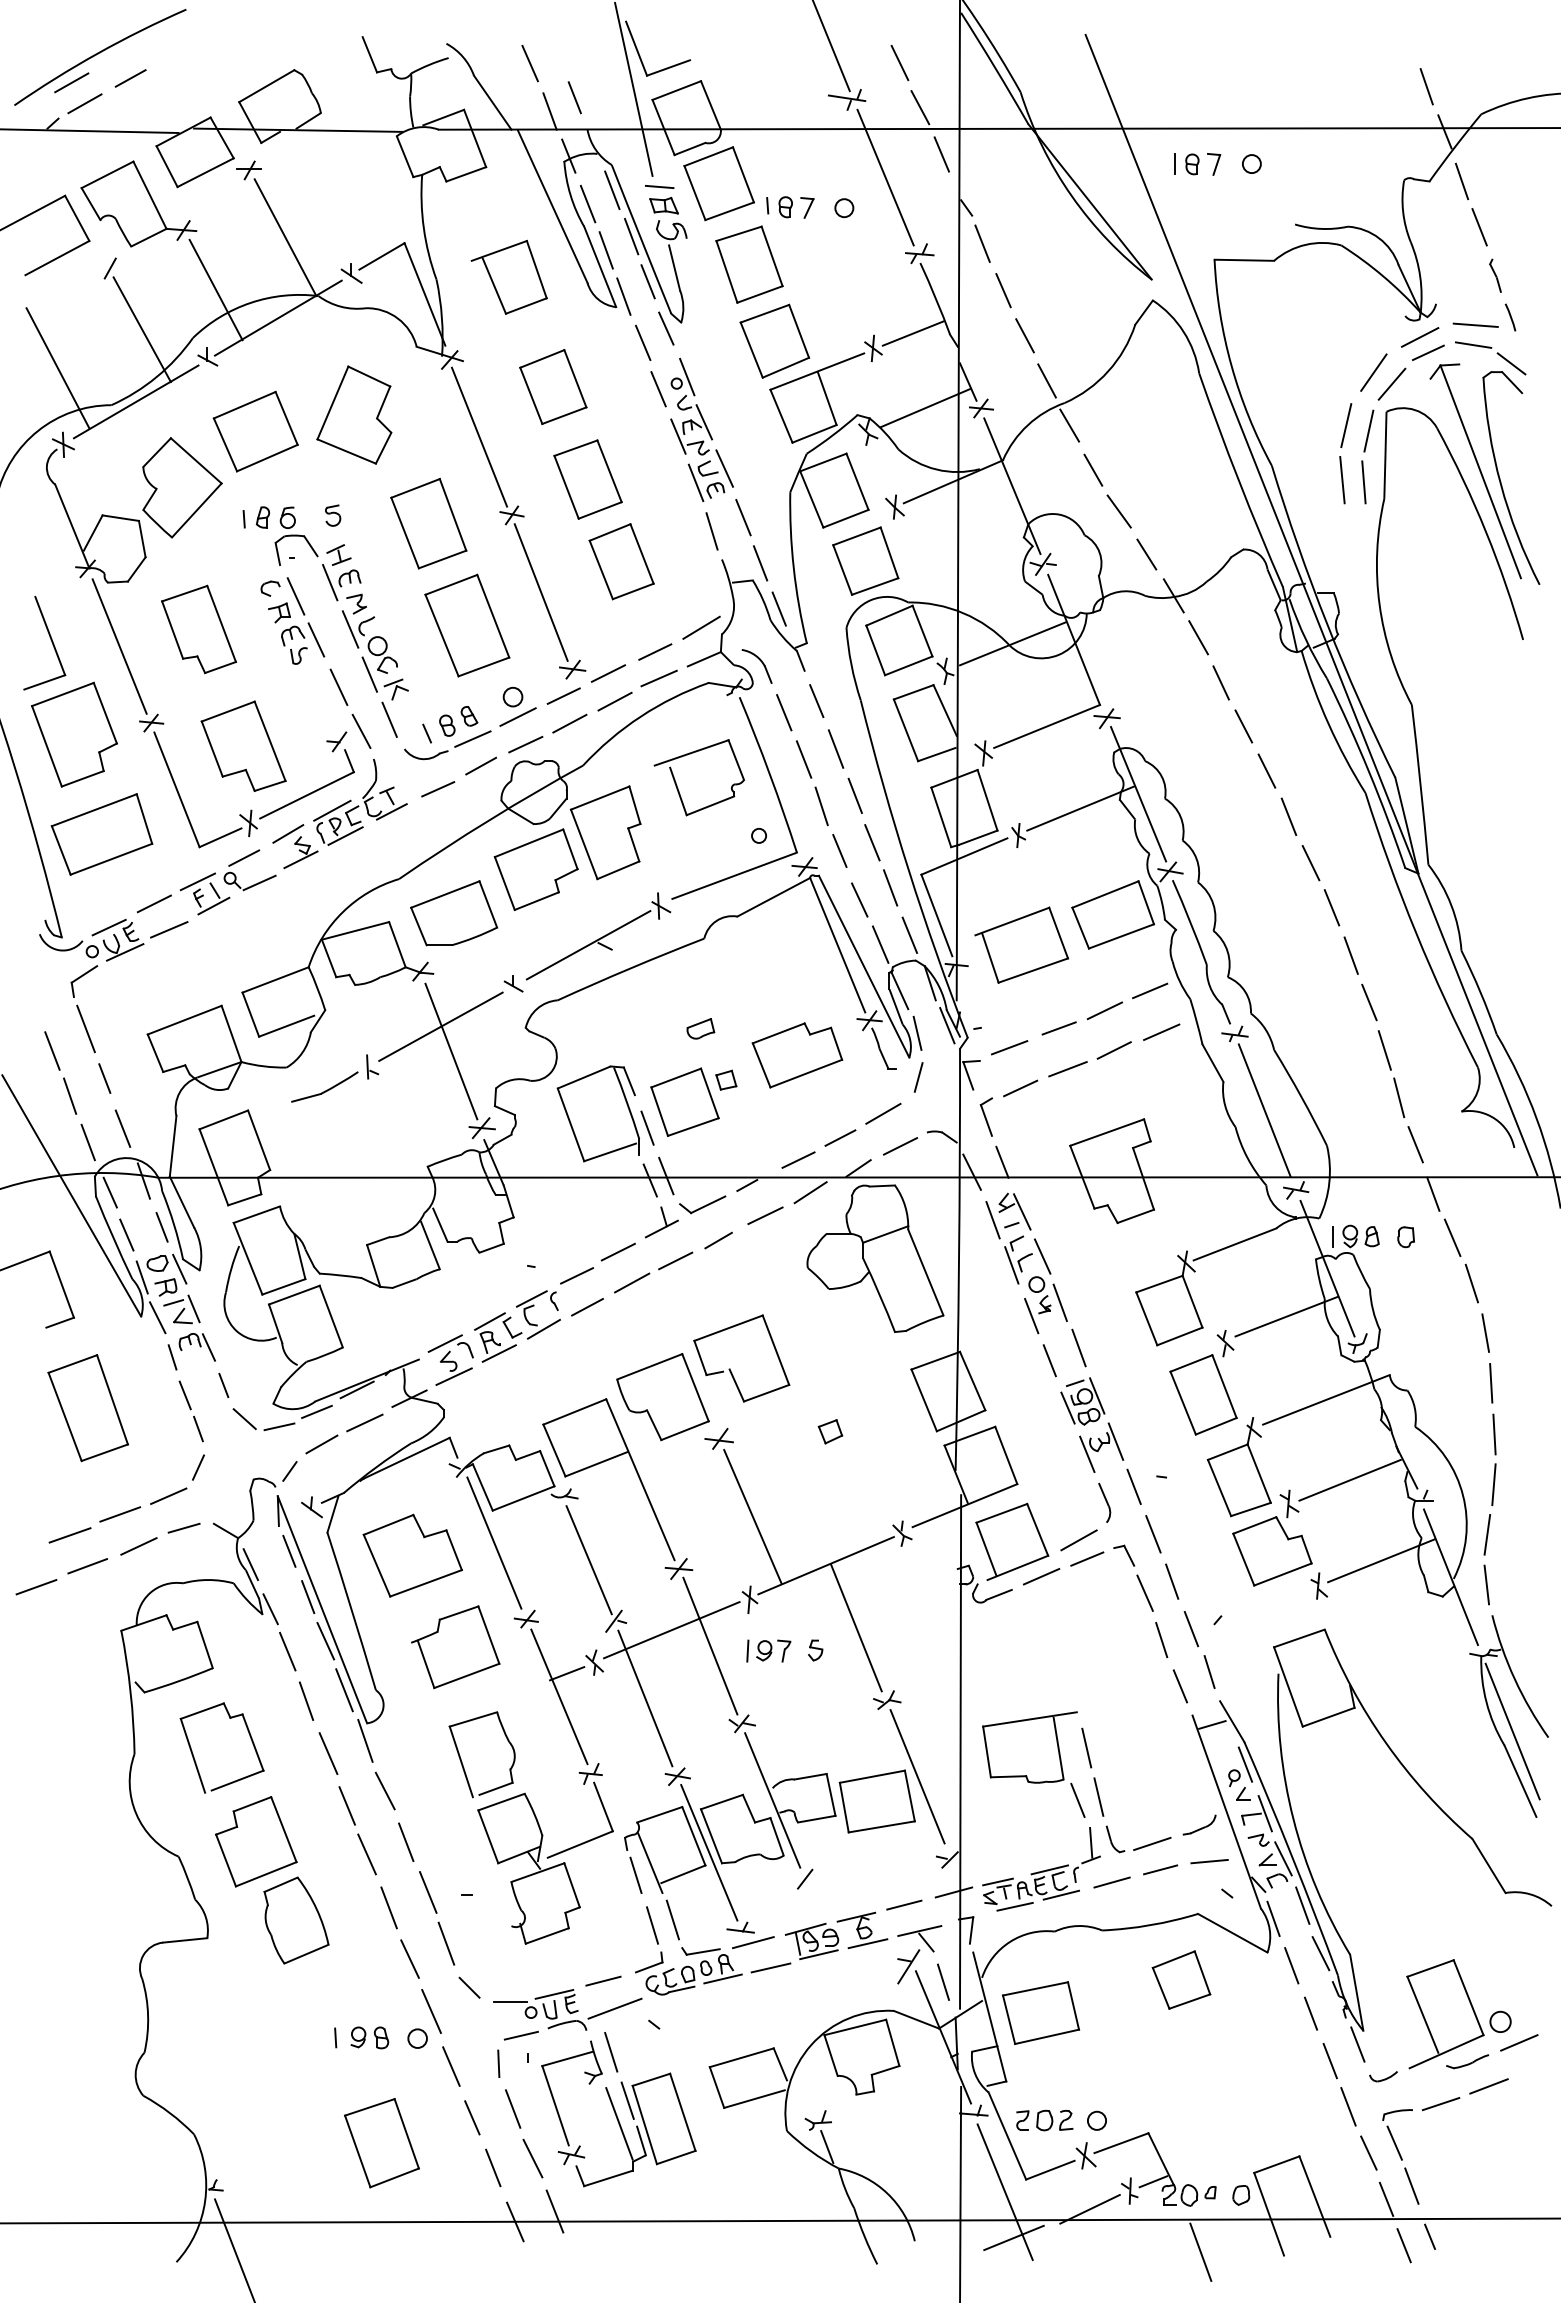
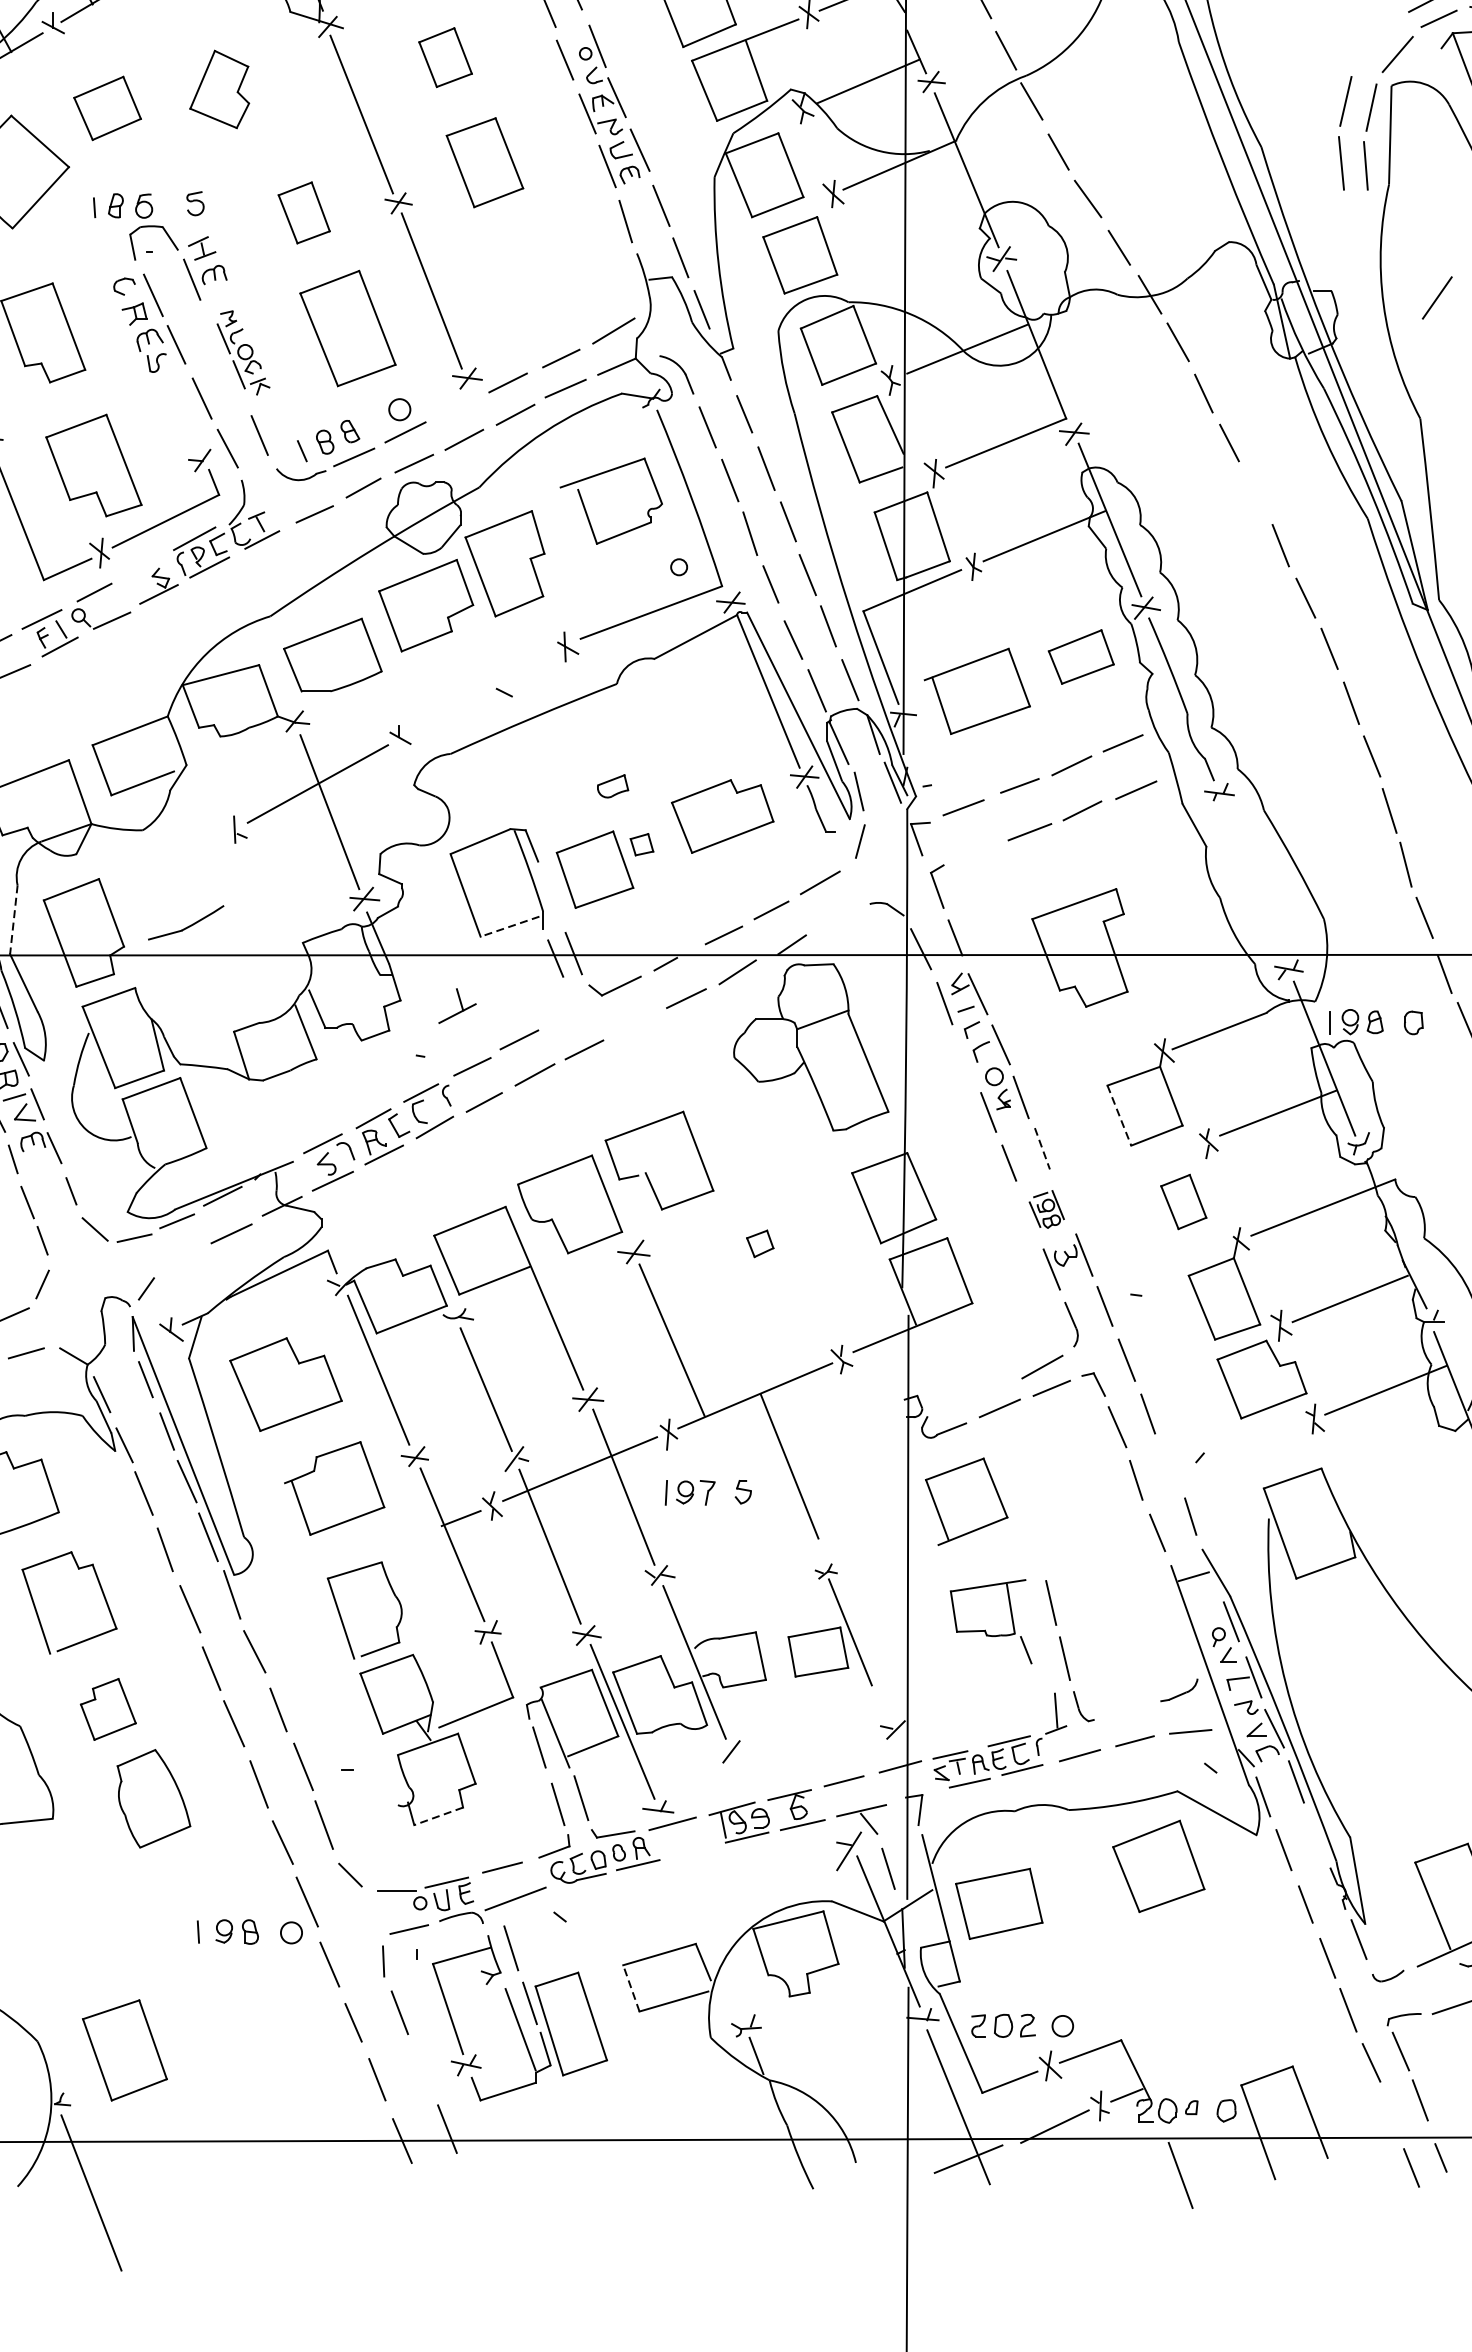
line: (1373, 372) -> (1436, 297), moved
part: (553, 386) -> (445, 57), size x0.7
part: (354, 414) -> (219, 88), size x0.7
part: (255, 431) -> (107, 108), size x0.7
part: (428, 523) -> (303, 212), size x0.6
part: (621, 561) -> (522, 255), removed
part: (375, 646) -> (243, 352), size x0.7
line: (563, 695) -> (457, 407), removed
line: (1266, 770) -> (1255, 493), removed
line: (288, 833) -> (144, 564), removed
part: (1113, 914) -> (1081, 656), size x0.7
line: (588, 945) -> (485, 691), removed
part: (324, 1086) -> (185, 922), moved
line: (1020, 1088) -> (975, 854), removed
line: (1264, 1110) -> (1253, 879), removed
line: (647, 1127) -> (552, 898), removed
line: (173, 1146) -> (14, 919), solid -> dashed
line: (900, 1146) -> (839, 919), removed
line: (609, 1152) -> (509, 926), solid -> dashed
part: (661, 1222) -> (457, 1006), moved
line: (718, 1240) -> (633, 1026), removed
line: (1011, 1265) -> (965, 1055), removed
line: (1147, 1319) -> (1120, 1116), solid -> dashed
line: (1079, 1348) -> (1042, 1149), solid -> dashed
part: (1203, 1394) -> (1183, 1201), size x0.6
part: (1082, 1401) -> (1046, 1209), size x0.7
line: (321, 1444) -> (182, 1258), removed
part: (1012, 1541) -> (966, 1501), moved
line: (1191, 1629) -> (1170, 1468), removed
part: (1033, 1764) -> (990, 1621), size x0.7
part: (891, 1767) -> (829, 1625), size x0.7
part: (256, 1841) -> (108, 1709), size x0.6
line: (1152, 1843) -> (1125, 1711), removed
line: (547, 1935) -> (438, 1815), solid -> dashed
line: (1320, 1953) -> (1316, 1836), removed
line: (770, 1967) -> (692, 1852), removed
part: (1181, 1979) -> (1158, 1865), size x1.4
line: (717, 2087) -> (631, 1988), solid -> dashed
part: (381, 2143) -> (124, 2050), moved
line: (532, 2158) -> (421, 2068), removed
line: (1386, 2198) -> (1391, 2114), removed

